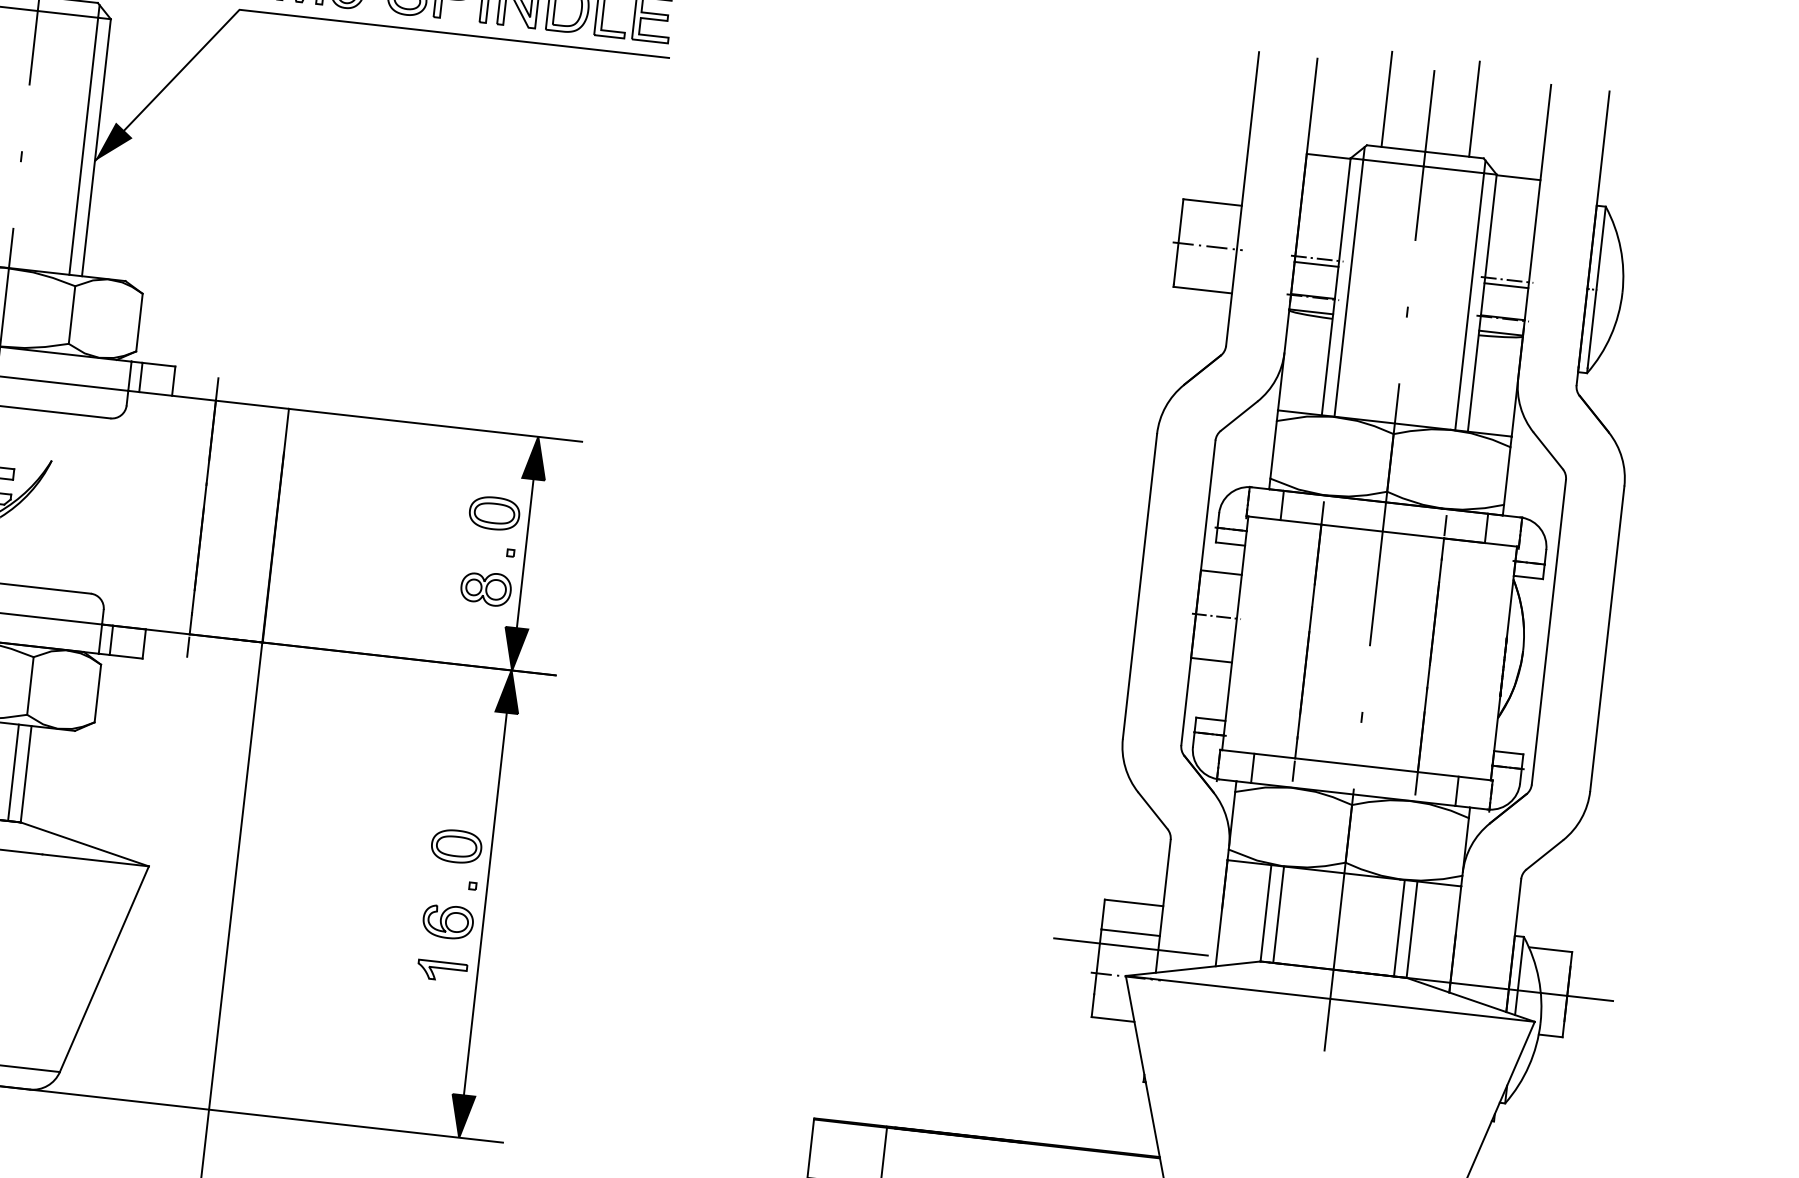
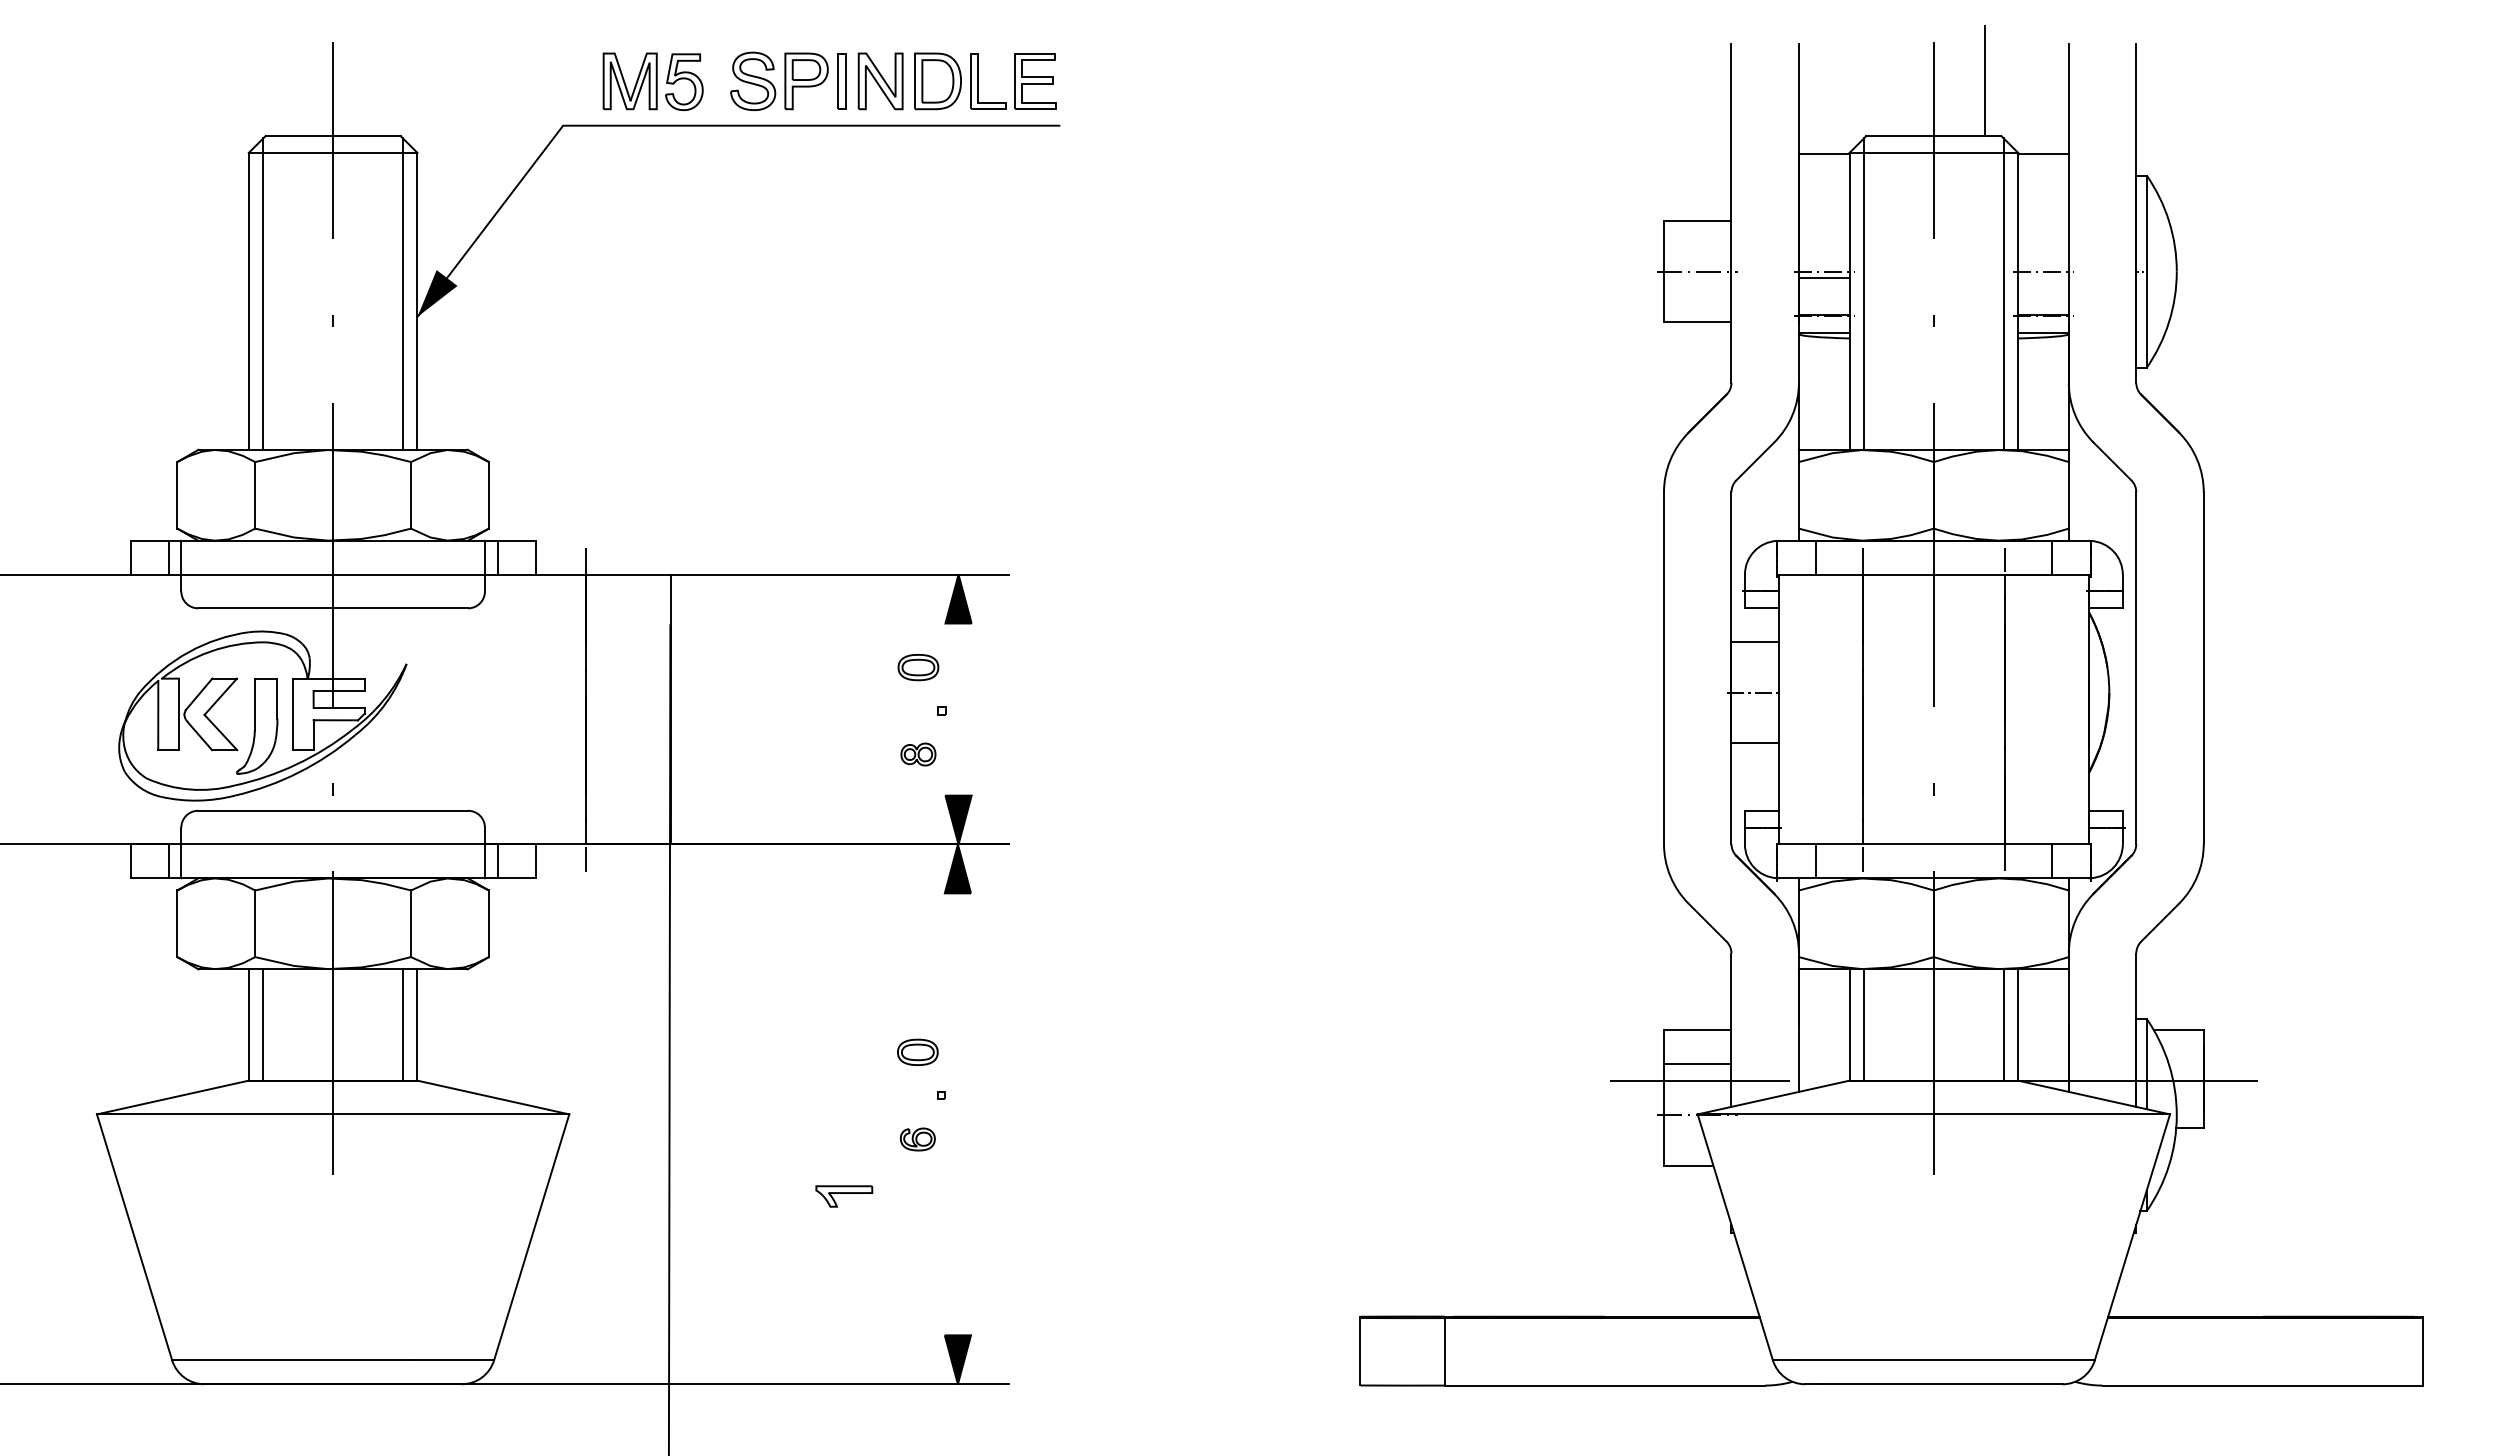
line: (1387, 99) -> (1883, 81), removed
line: (1506, 285) -> (2043, 278), removed
part: (494, 513) -> (918, 667), size x0.7
line: (525, 553) -> (958, 709), removed
part: (486, 588) -> (918, 754), size x0.6
part: (456, 846) -> (917, 1052), size x0.7
line: (484, 904) -> (957, 1114), removed
part: (447, 921) -> (917, 1139), size x0.6
part: (442, 971) -> (844, 1196), moved

